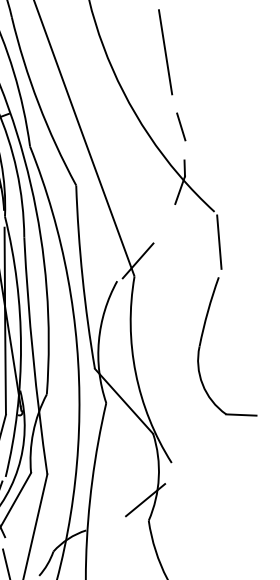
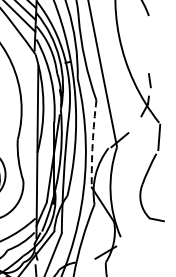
line: (166, 51) -> (148, 44), removed
arc: (82, 276) -> (92, 143), solid -> dashed

